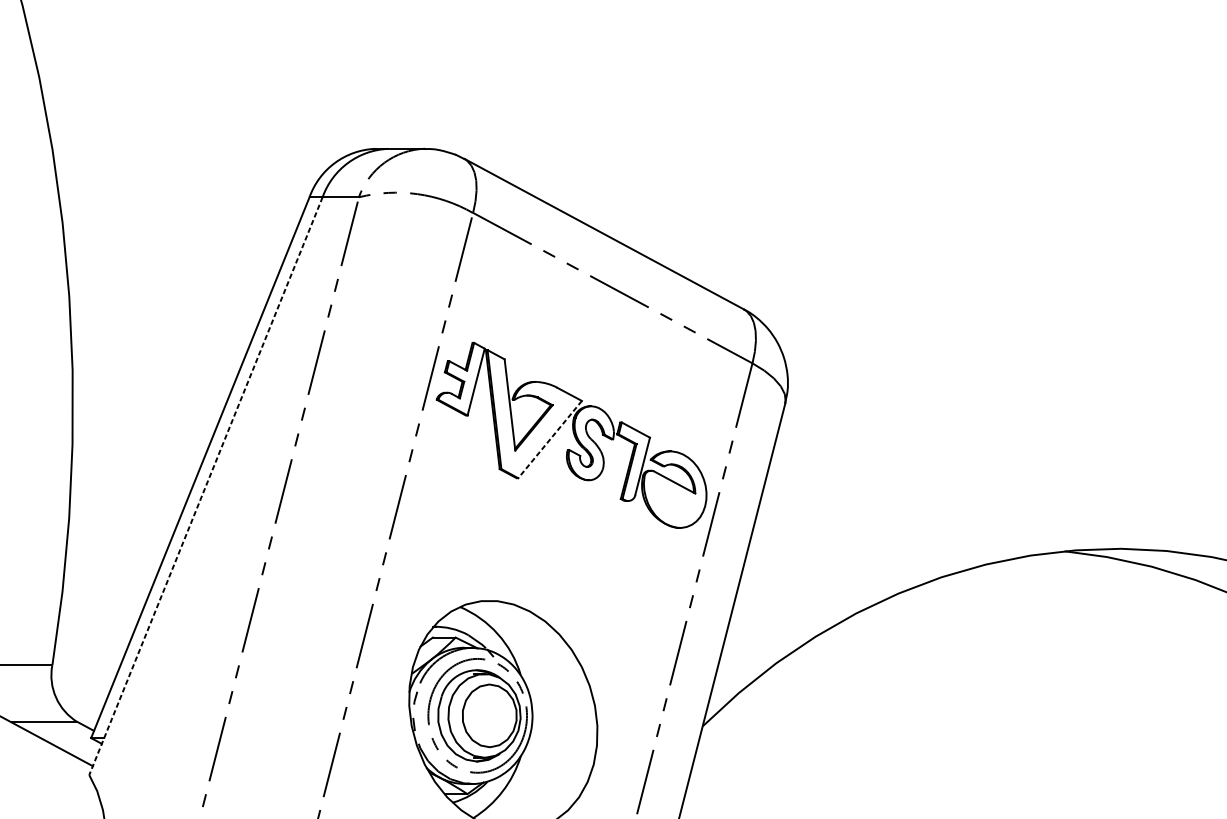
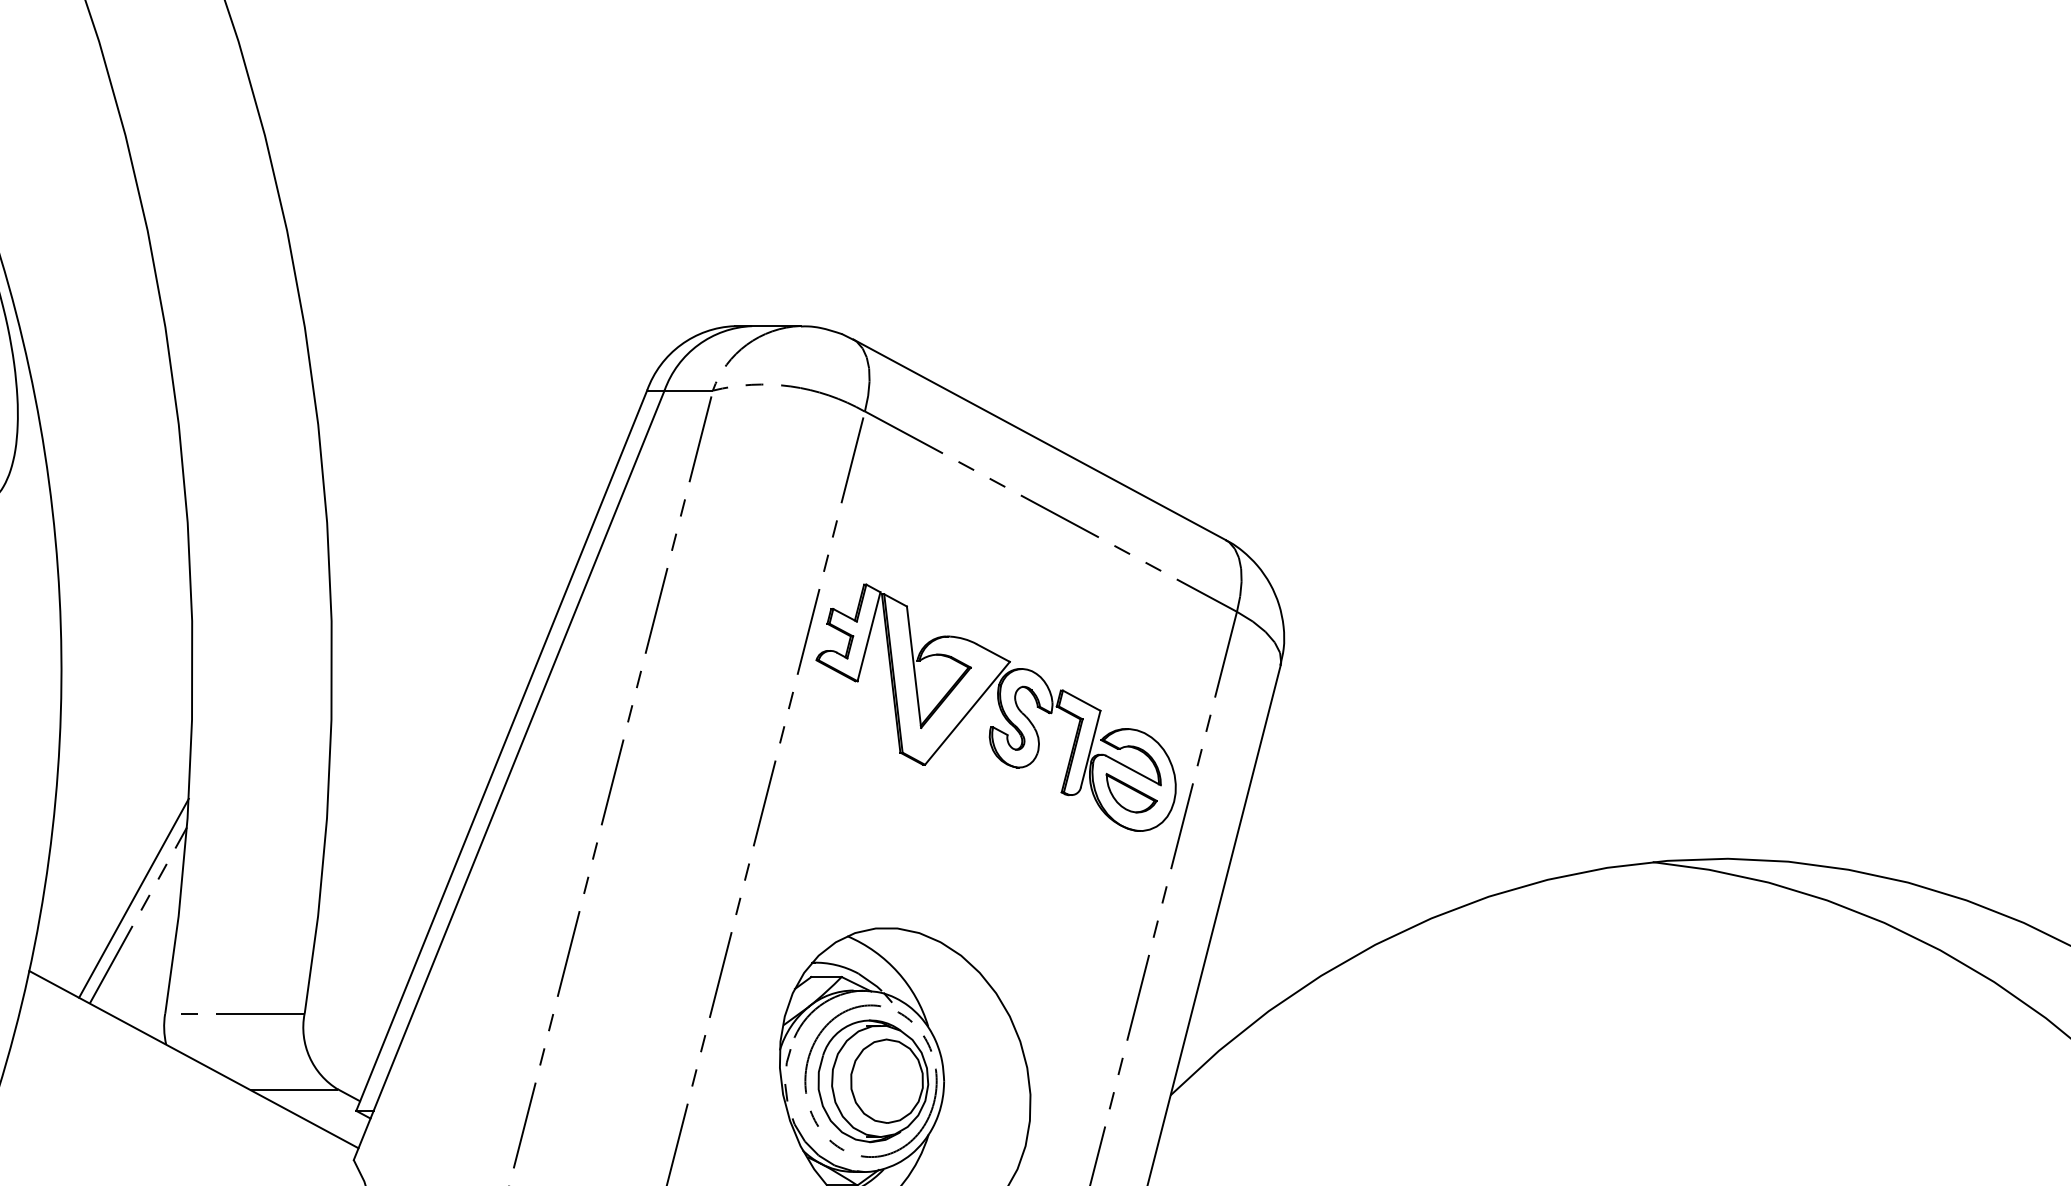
line: (550, 439) -> (967, 713), dashed -> solid
line: (206, 486) -> (509, 775), dashed -> solid
part: (673, 499) -> (1131, 793), added

